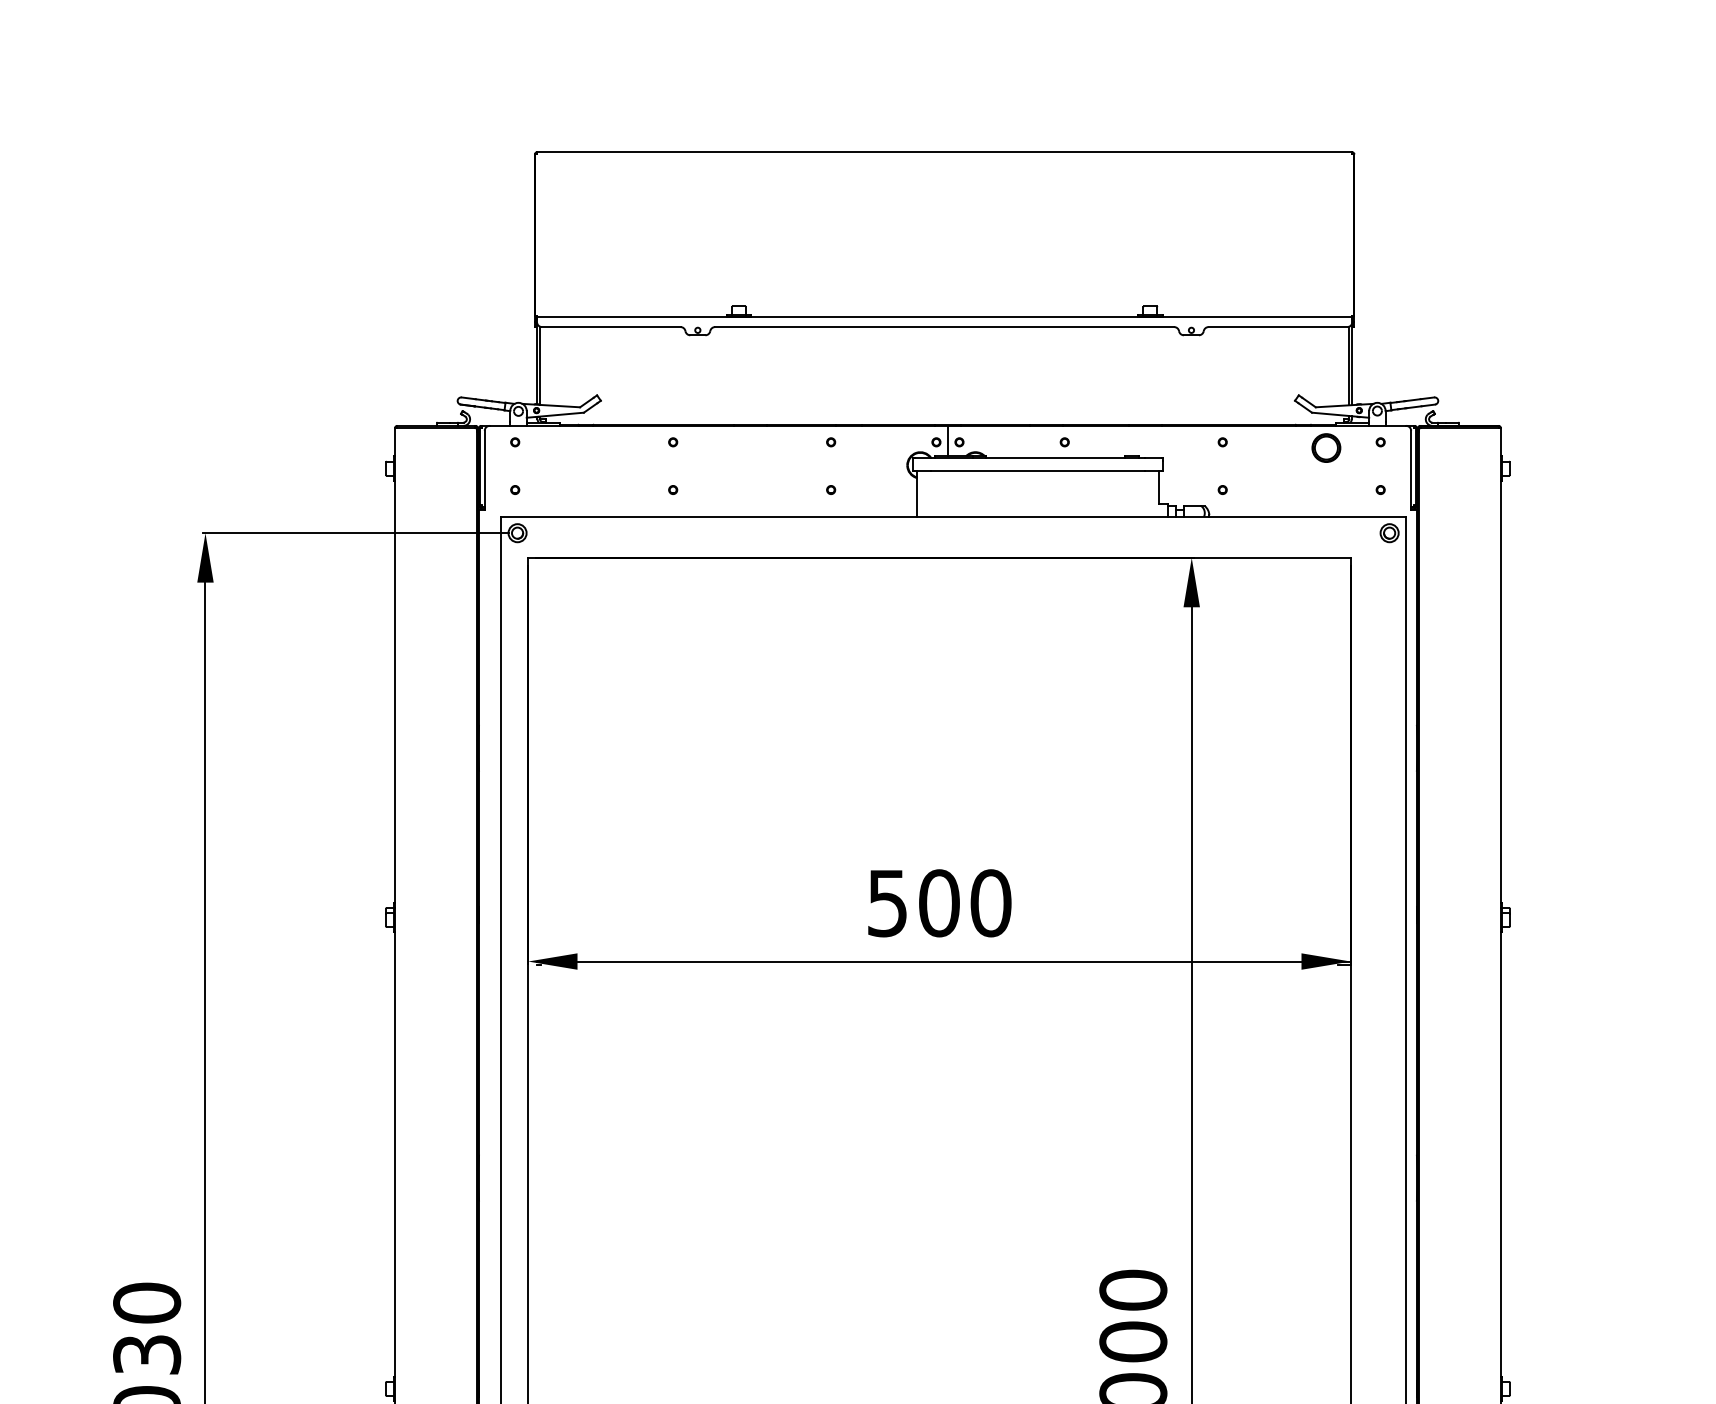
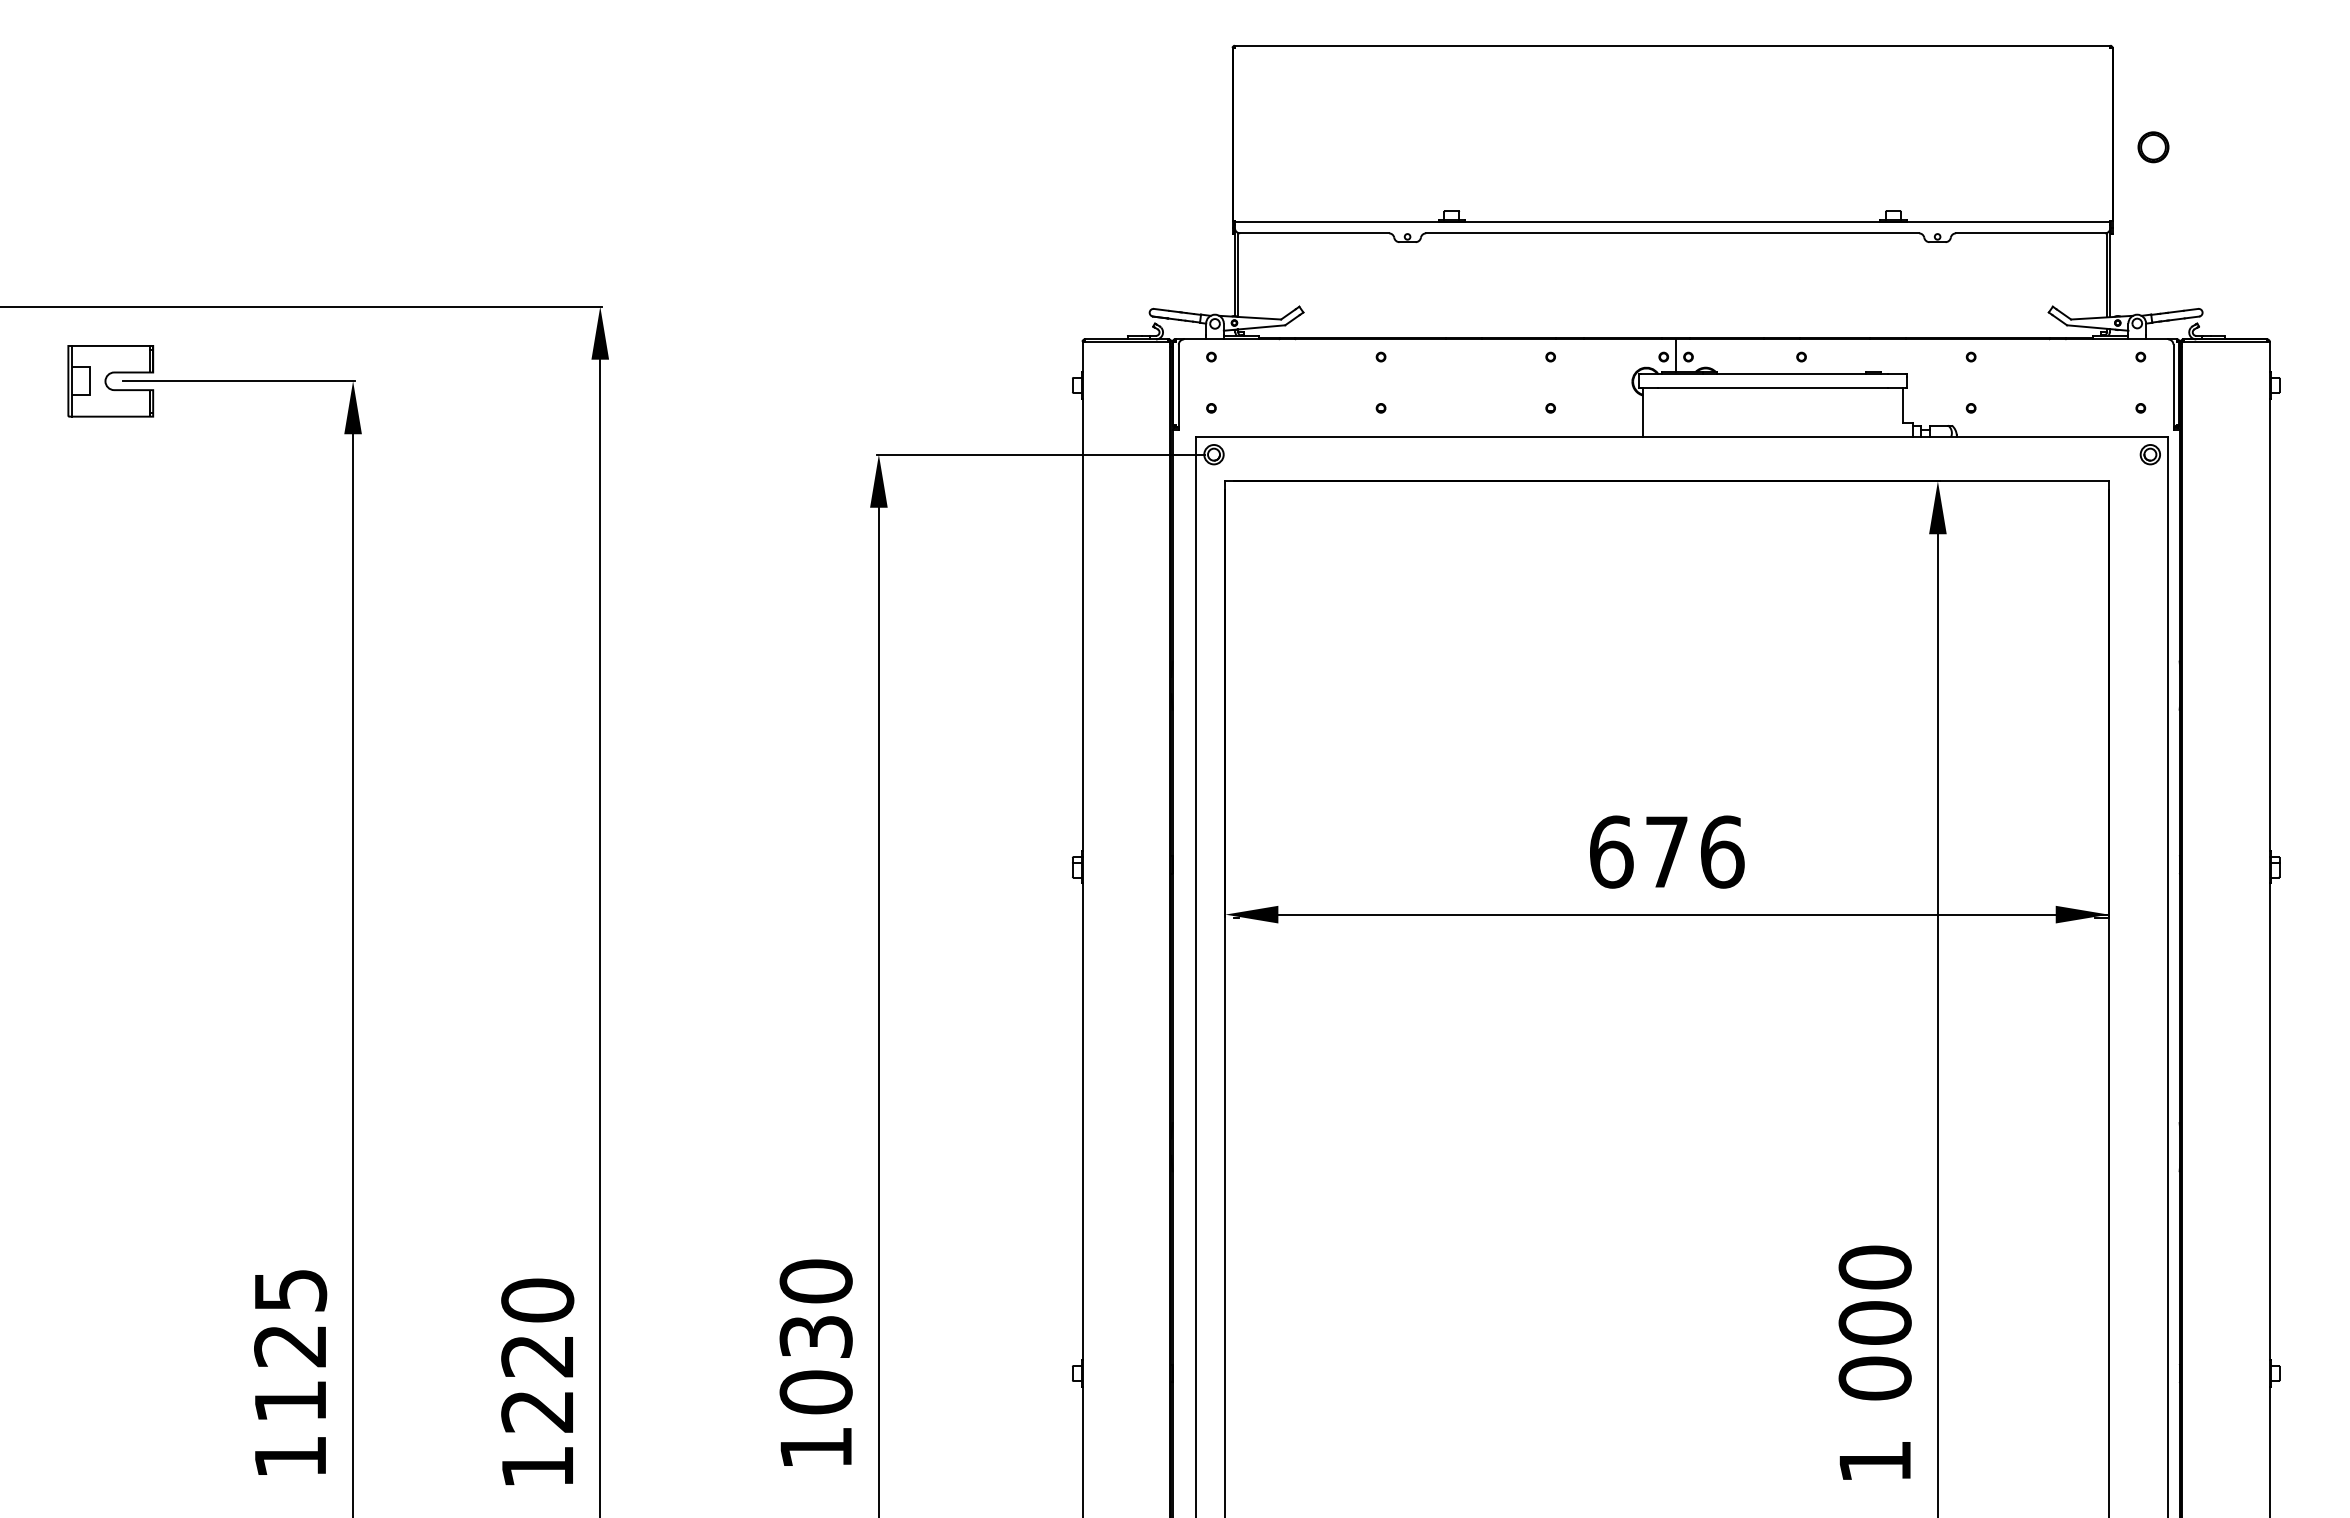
part: (1326, 448) -> (2153, 147), moved
text: (939, 902) -> (1667, 851), 500 -> 676

